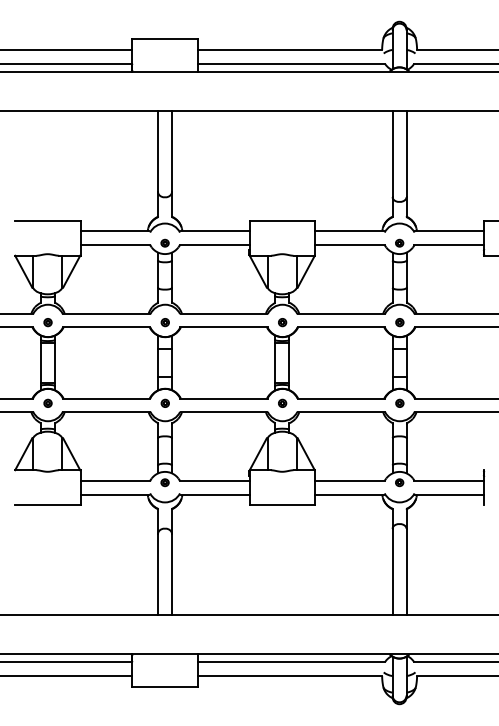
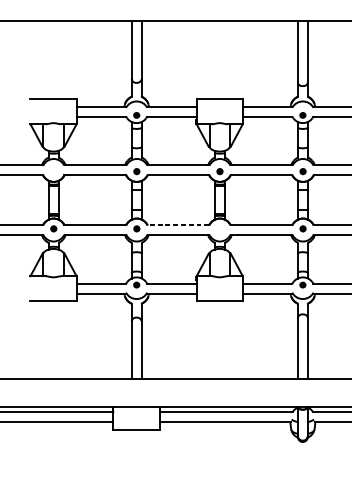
part: (47, 322) -> (53, 171), removed
line: (223, 398) -> (178, 225), solid -> dashed
part: (282, 402) -> (219, 228), removed

